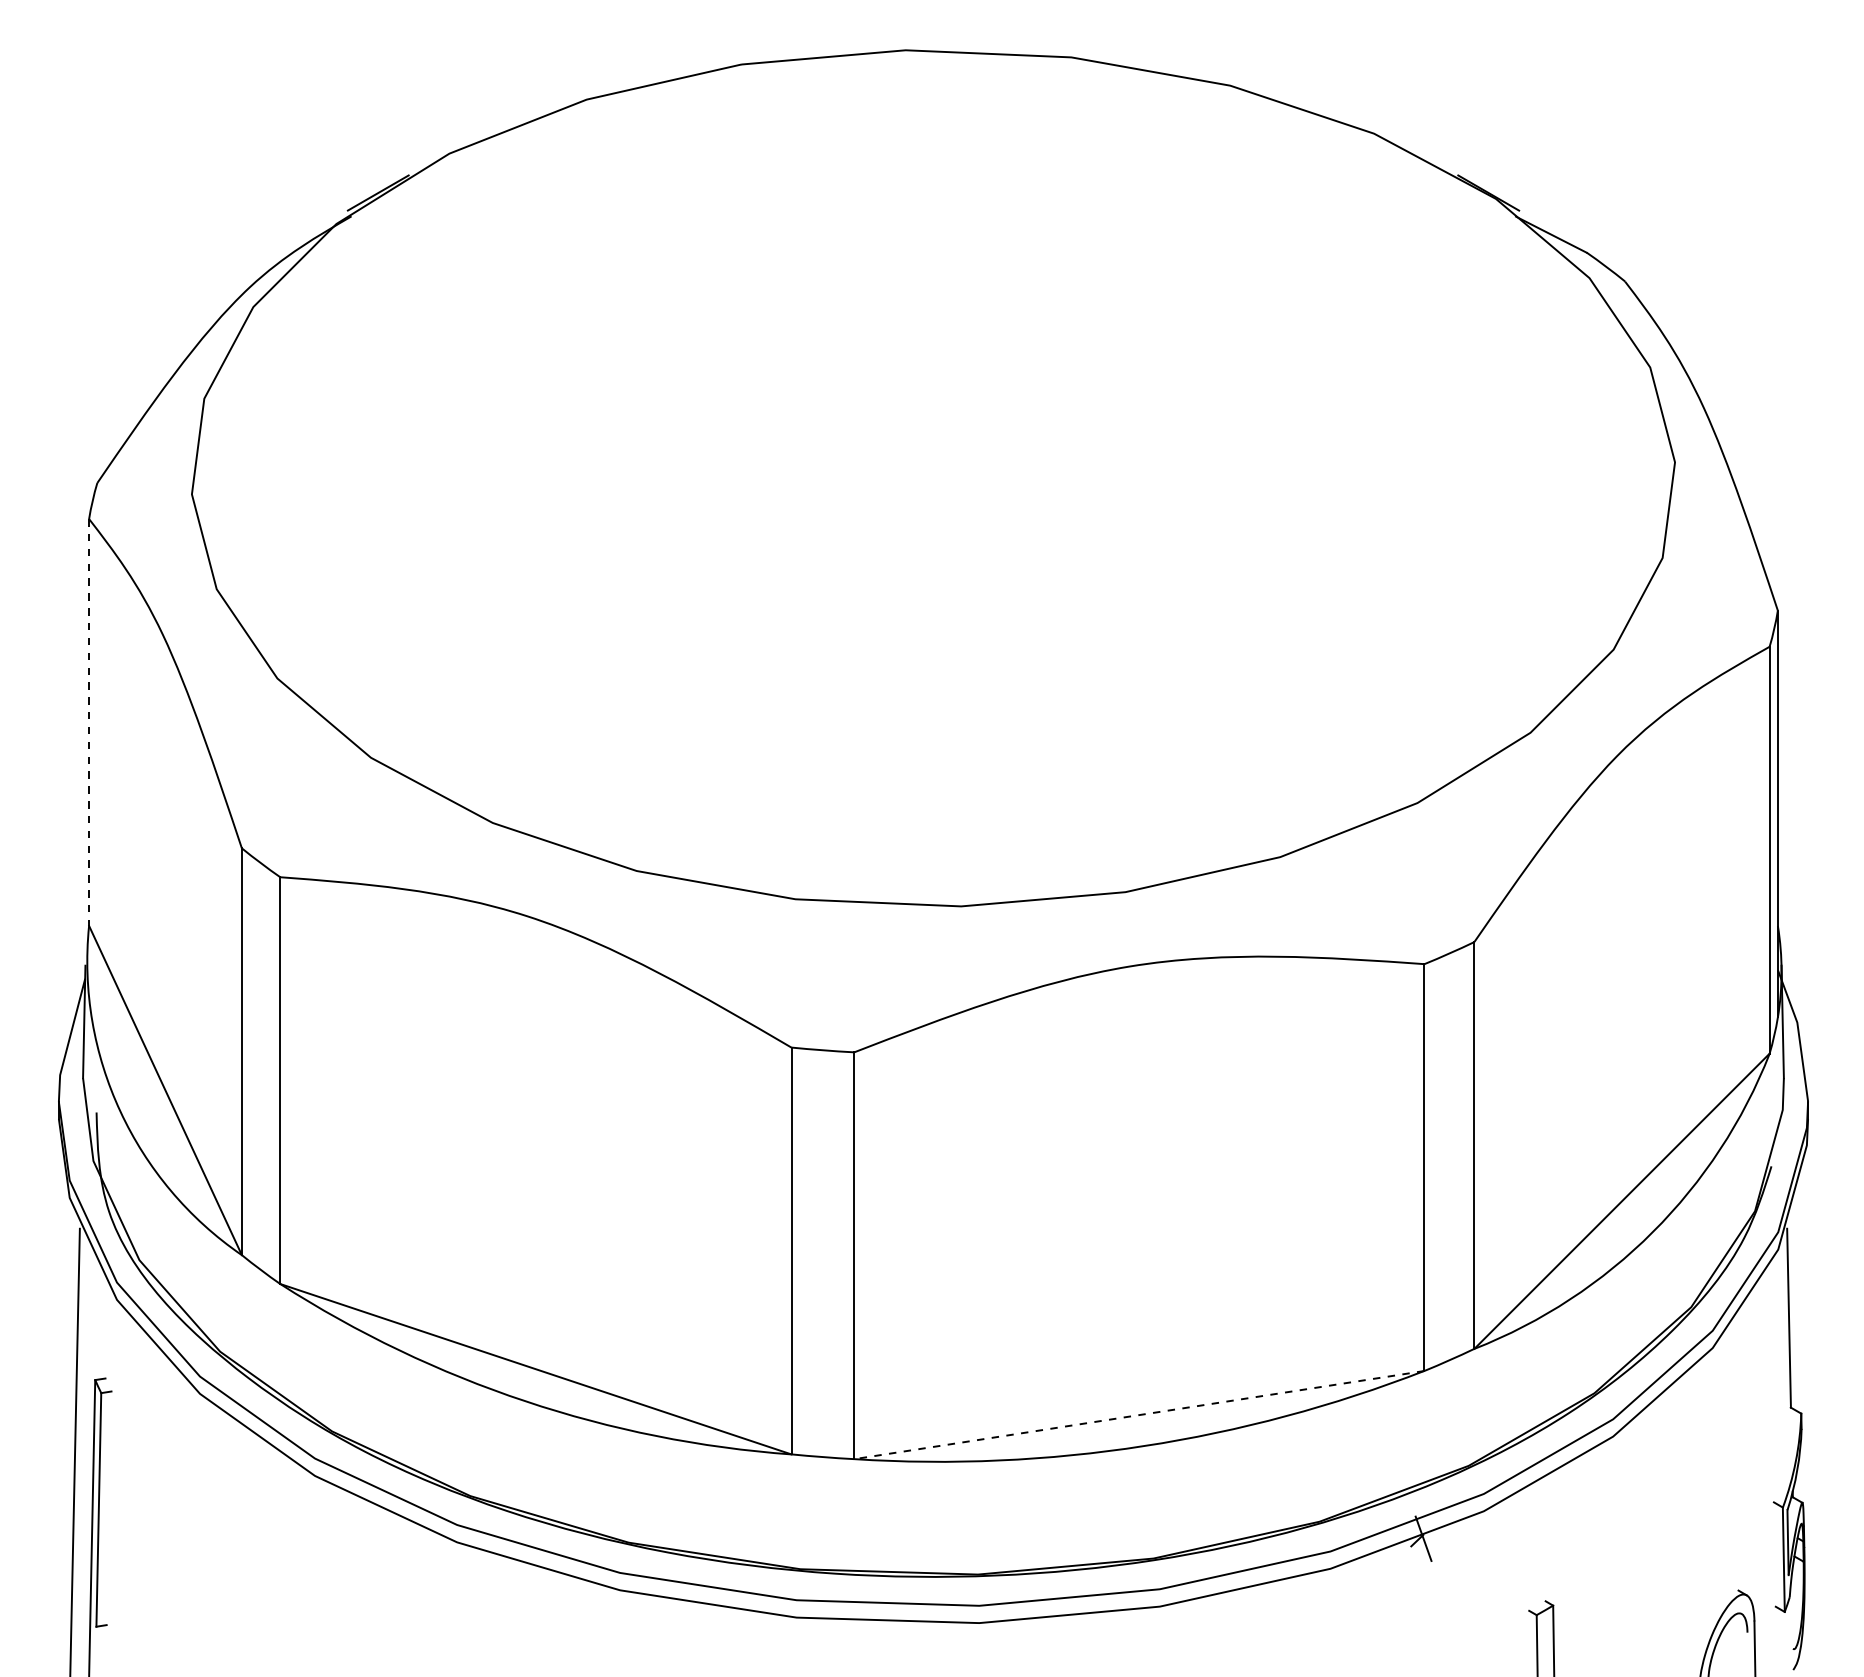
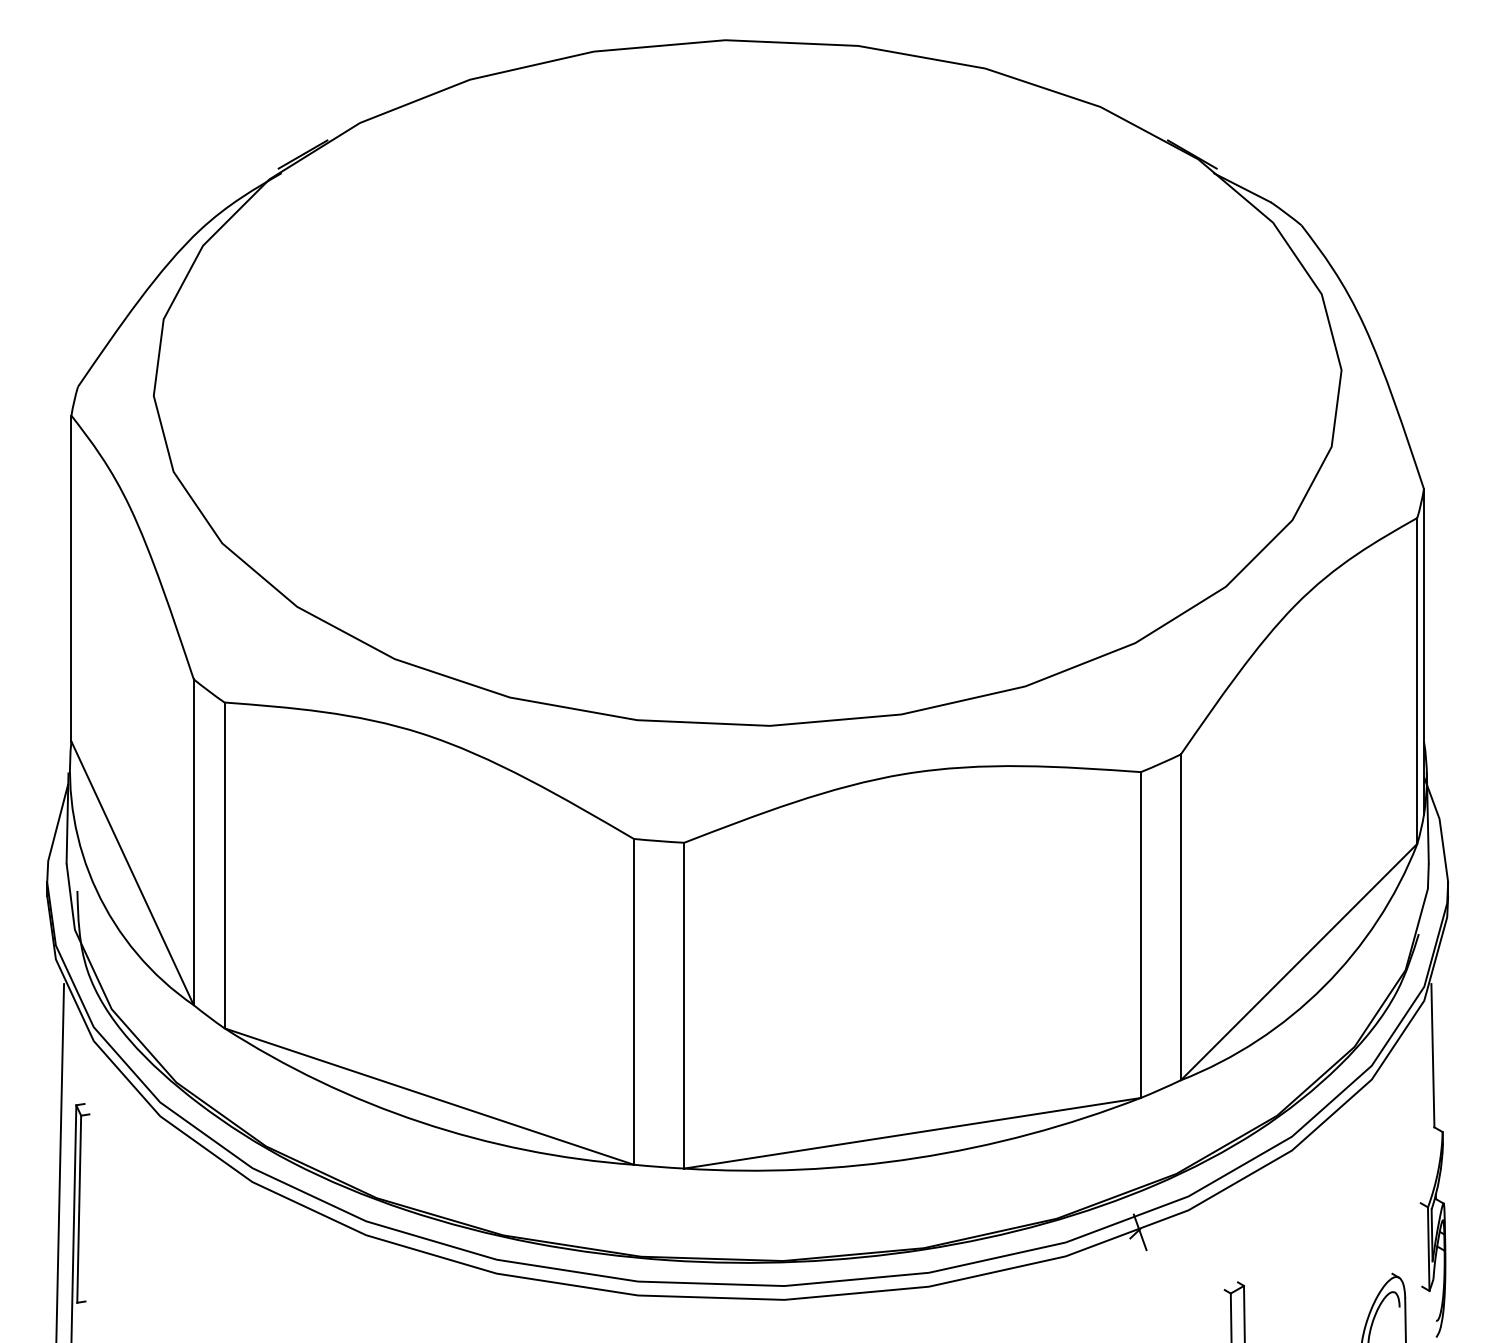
line: (89, 723) -> (71, 579), dashed -> solid
line: (1138, 1415) -> (911, 1133), dashed -> solid

